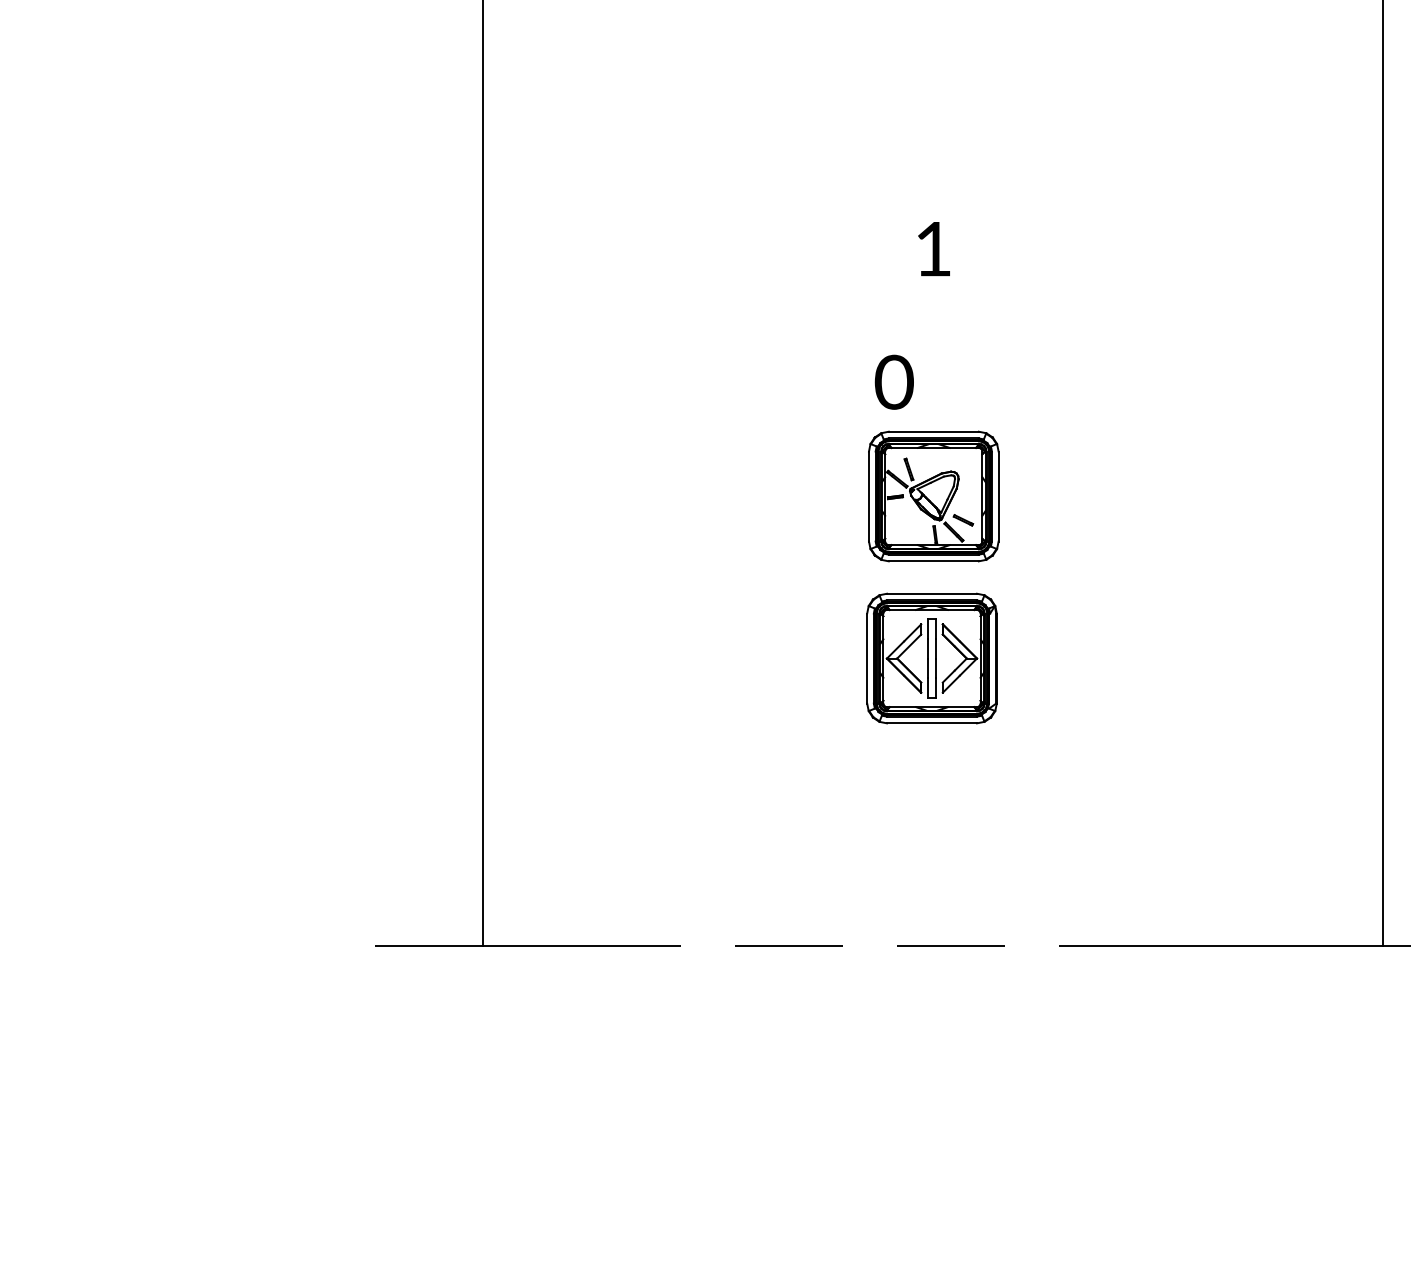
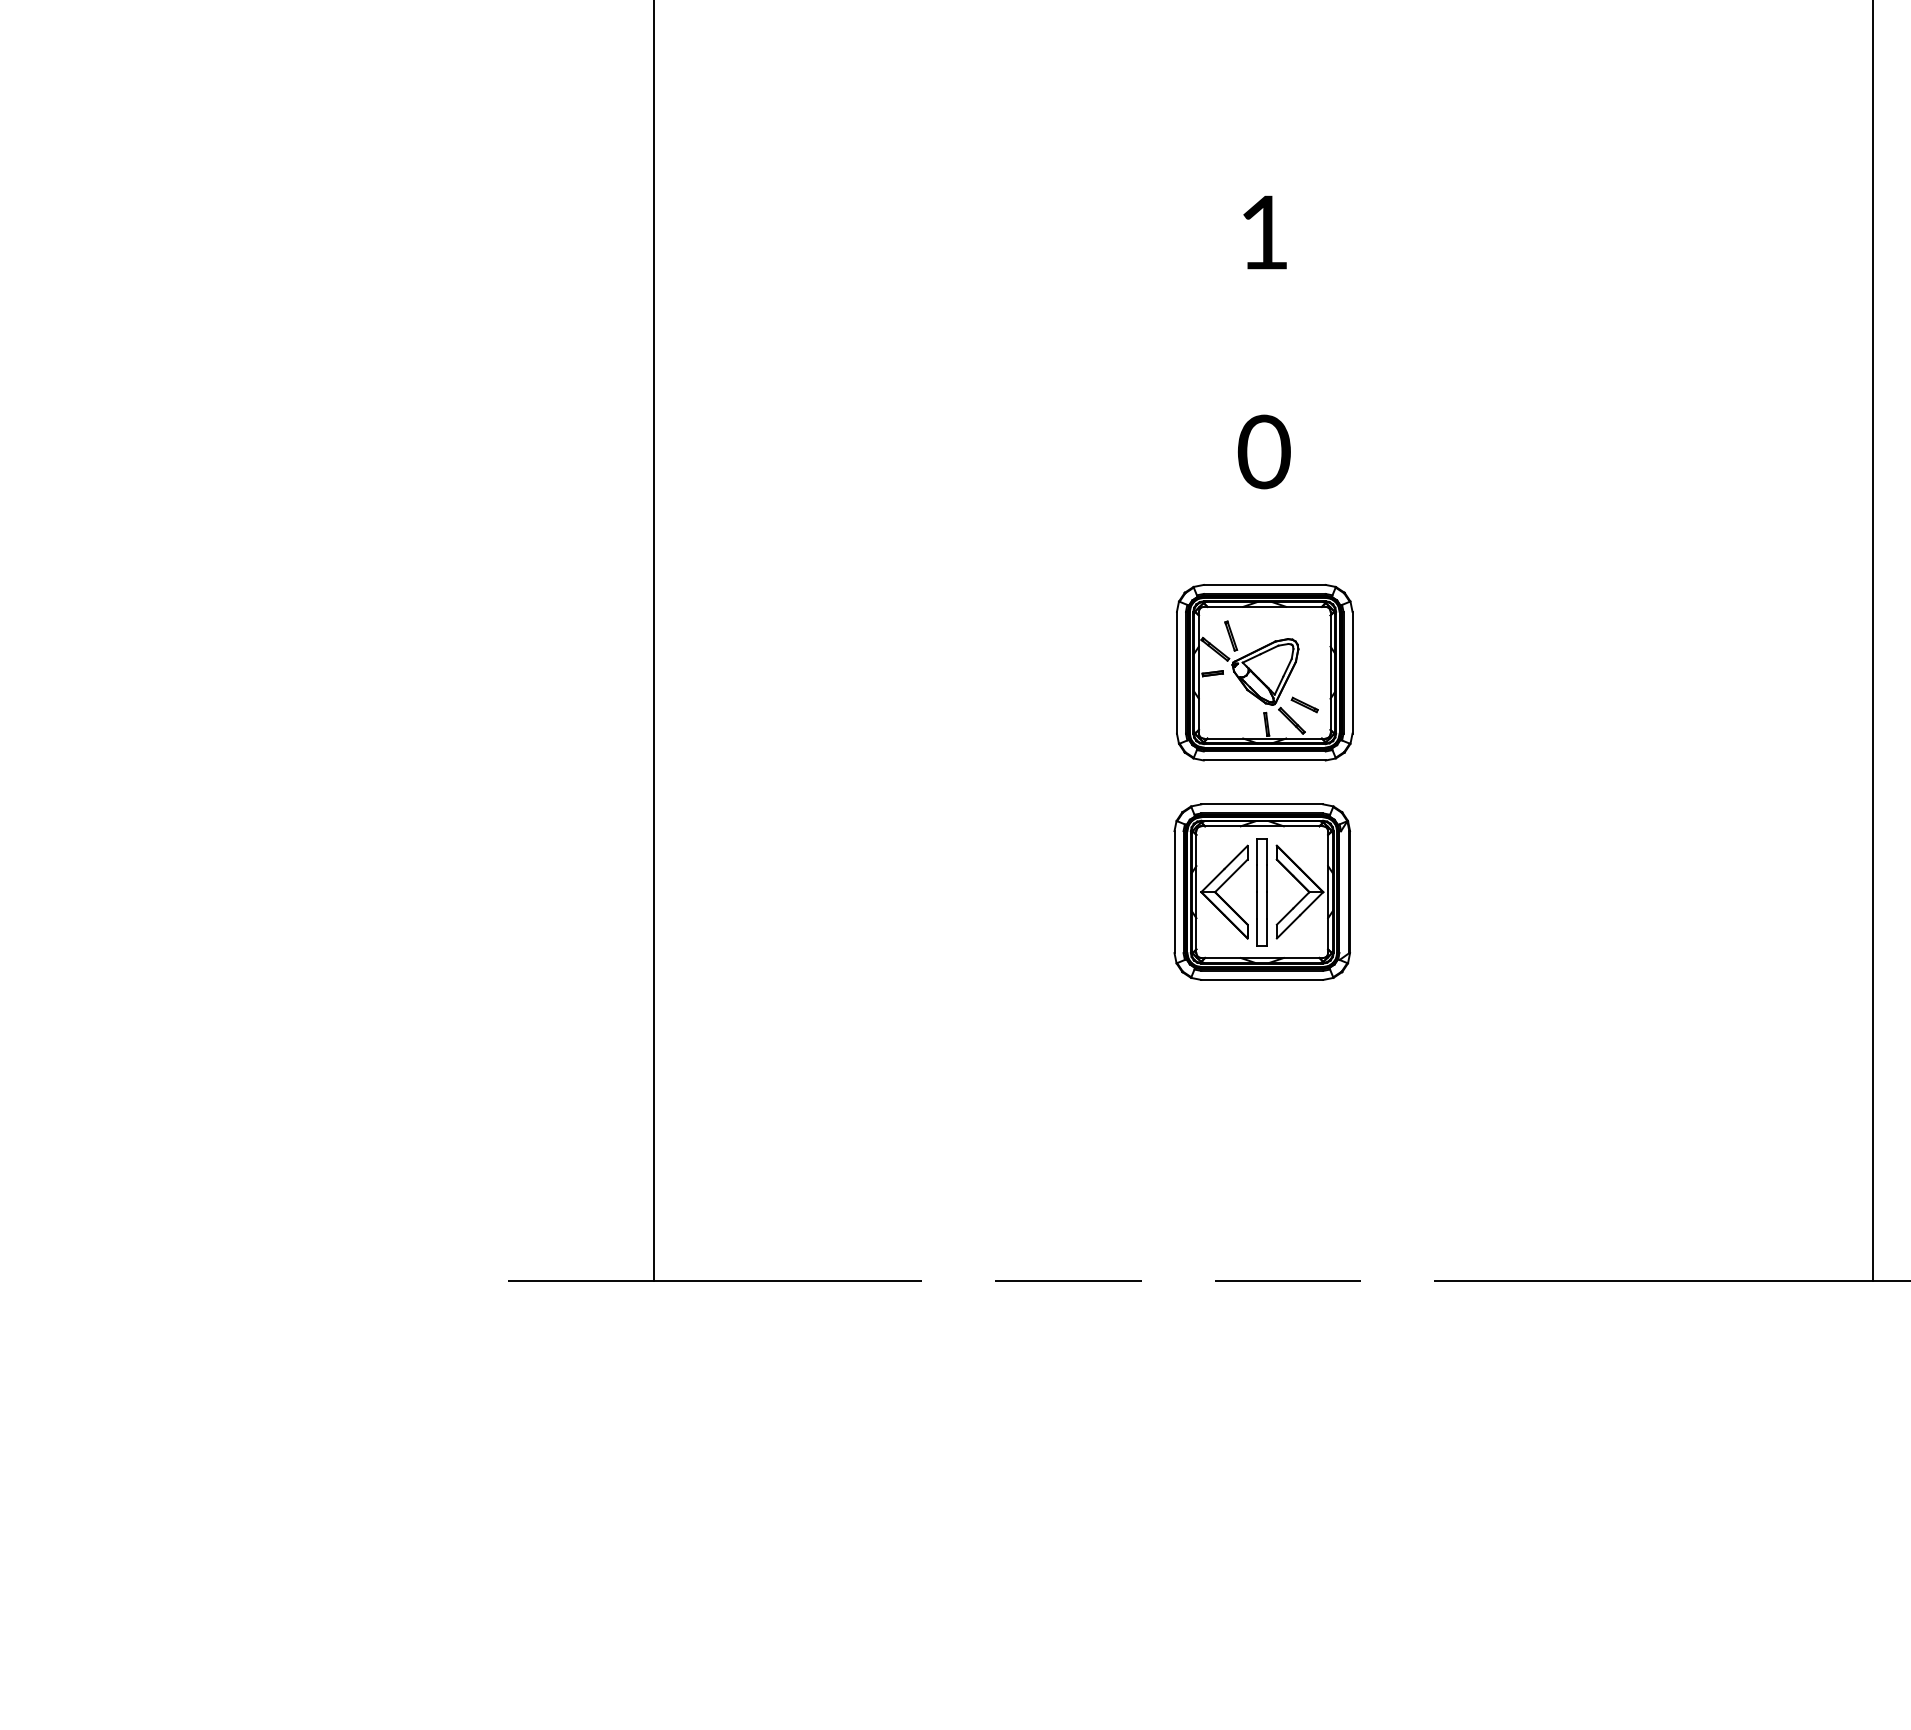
text: (933, 249) -> (1264, 232), moved
text: (894, 381) -> (1264, 451), moved

